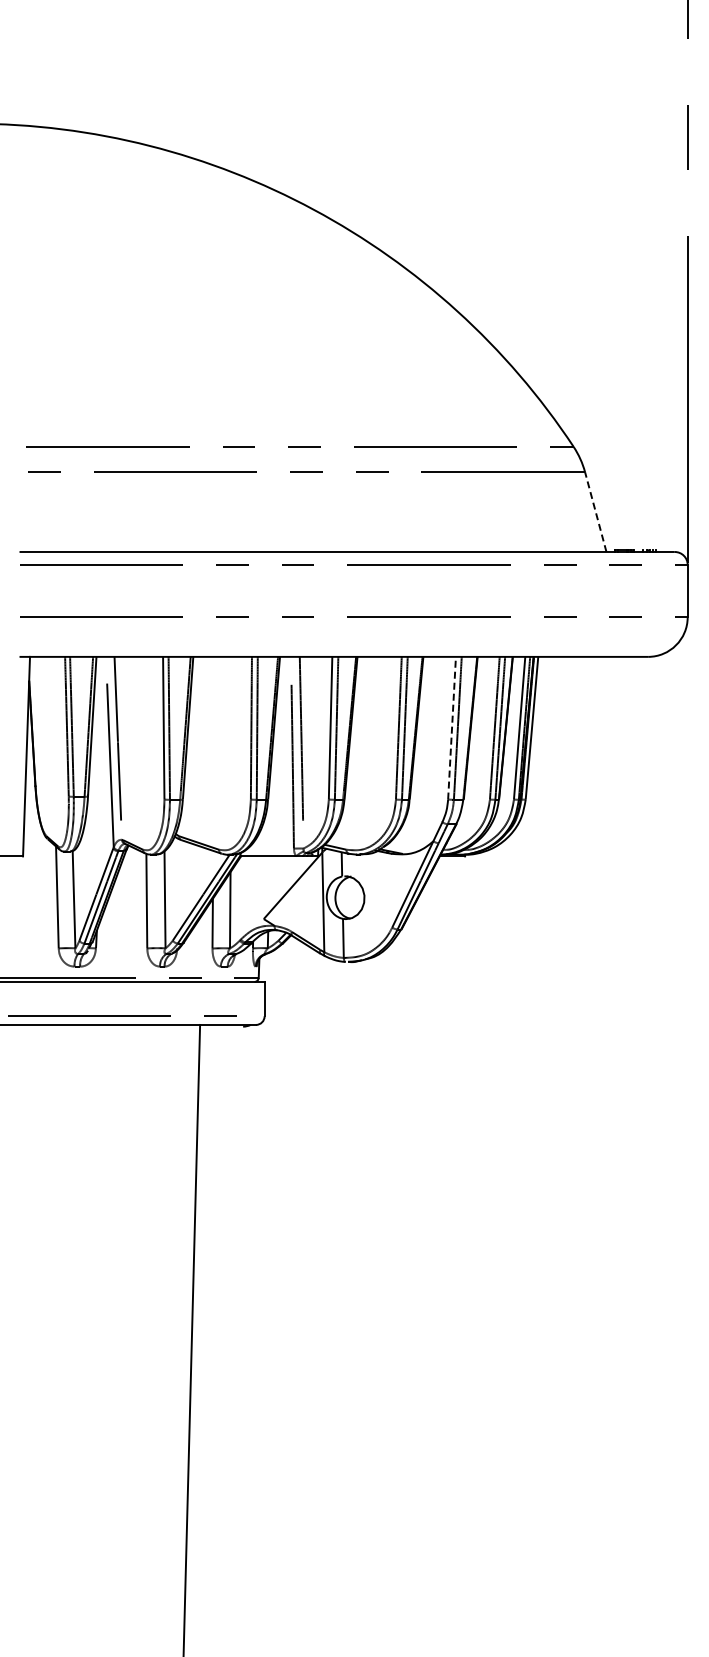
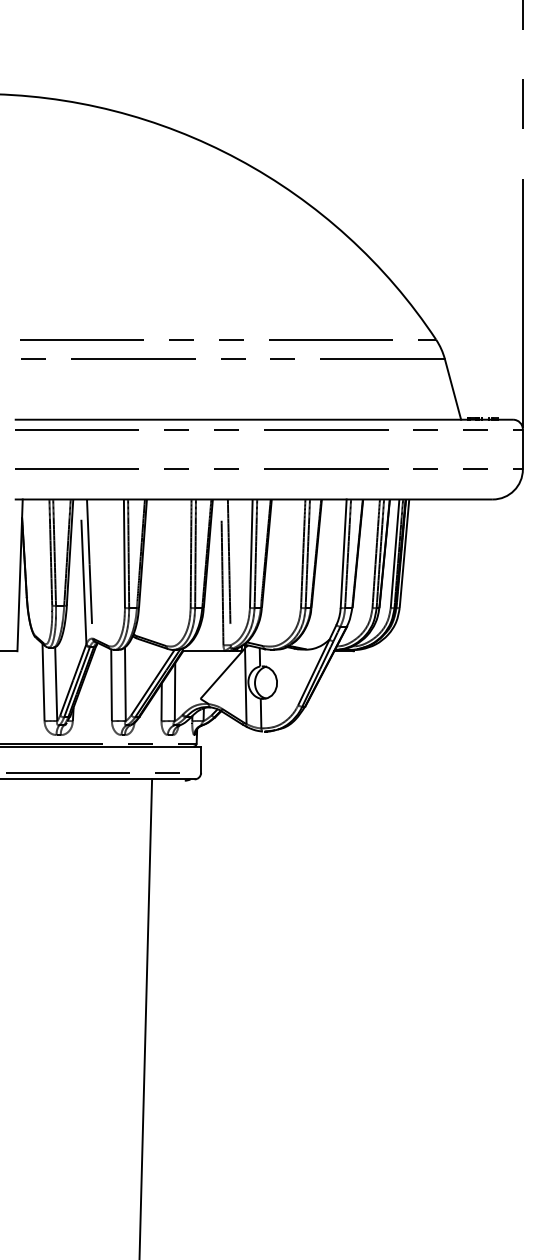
line: (595, 511) -> (452, 388), dashed -> solid
line: (452, 727) -> (344, 553), dashed -> solid

